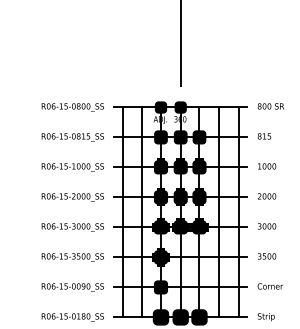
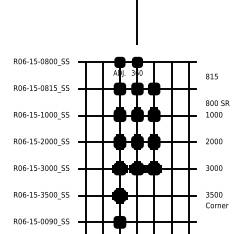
text: (270, 106) -> (217, 103), moved
text: (264, 136) -> (211, 76), moved
text: (269, 286) -> (216, 205), moved

